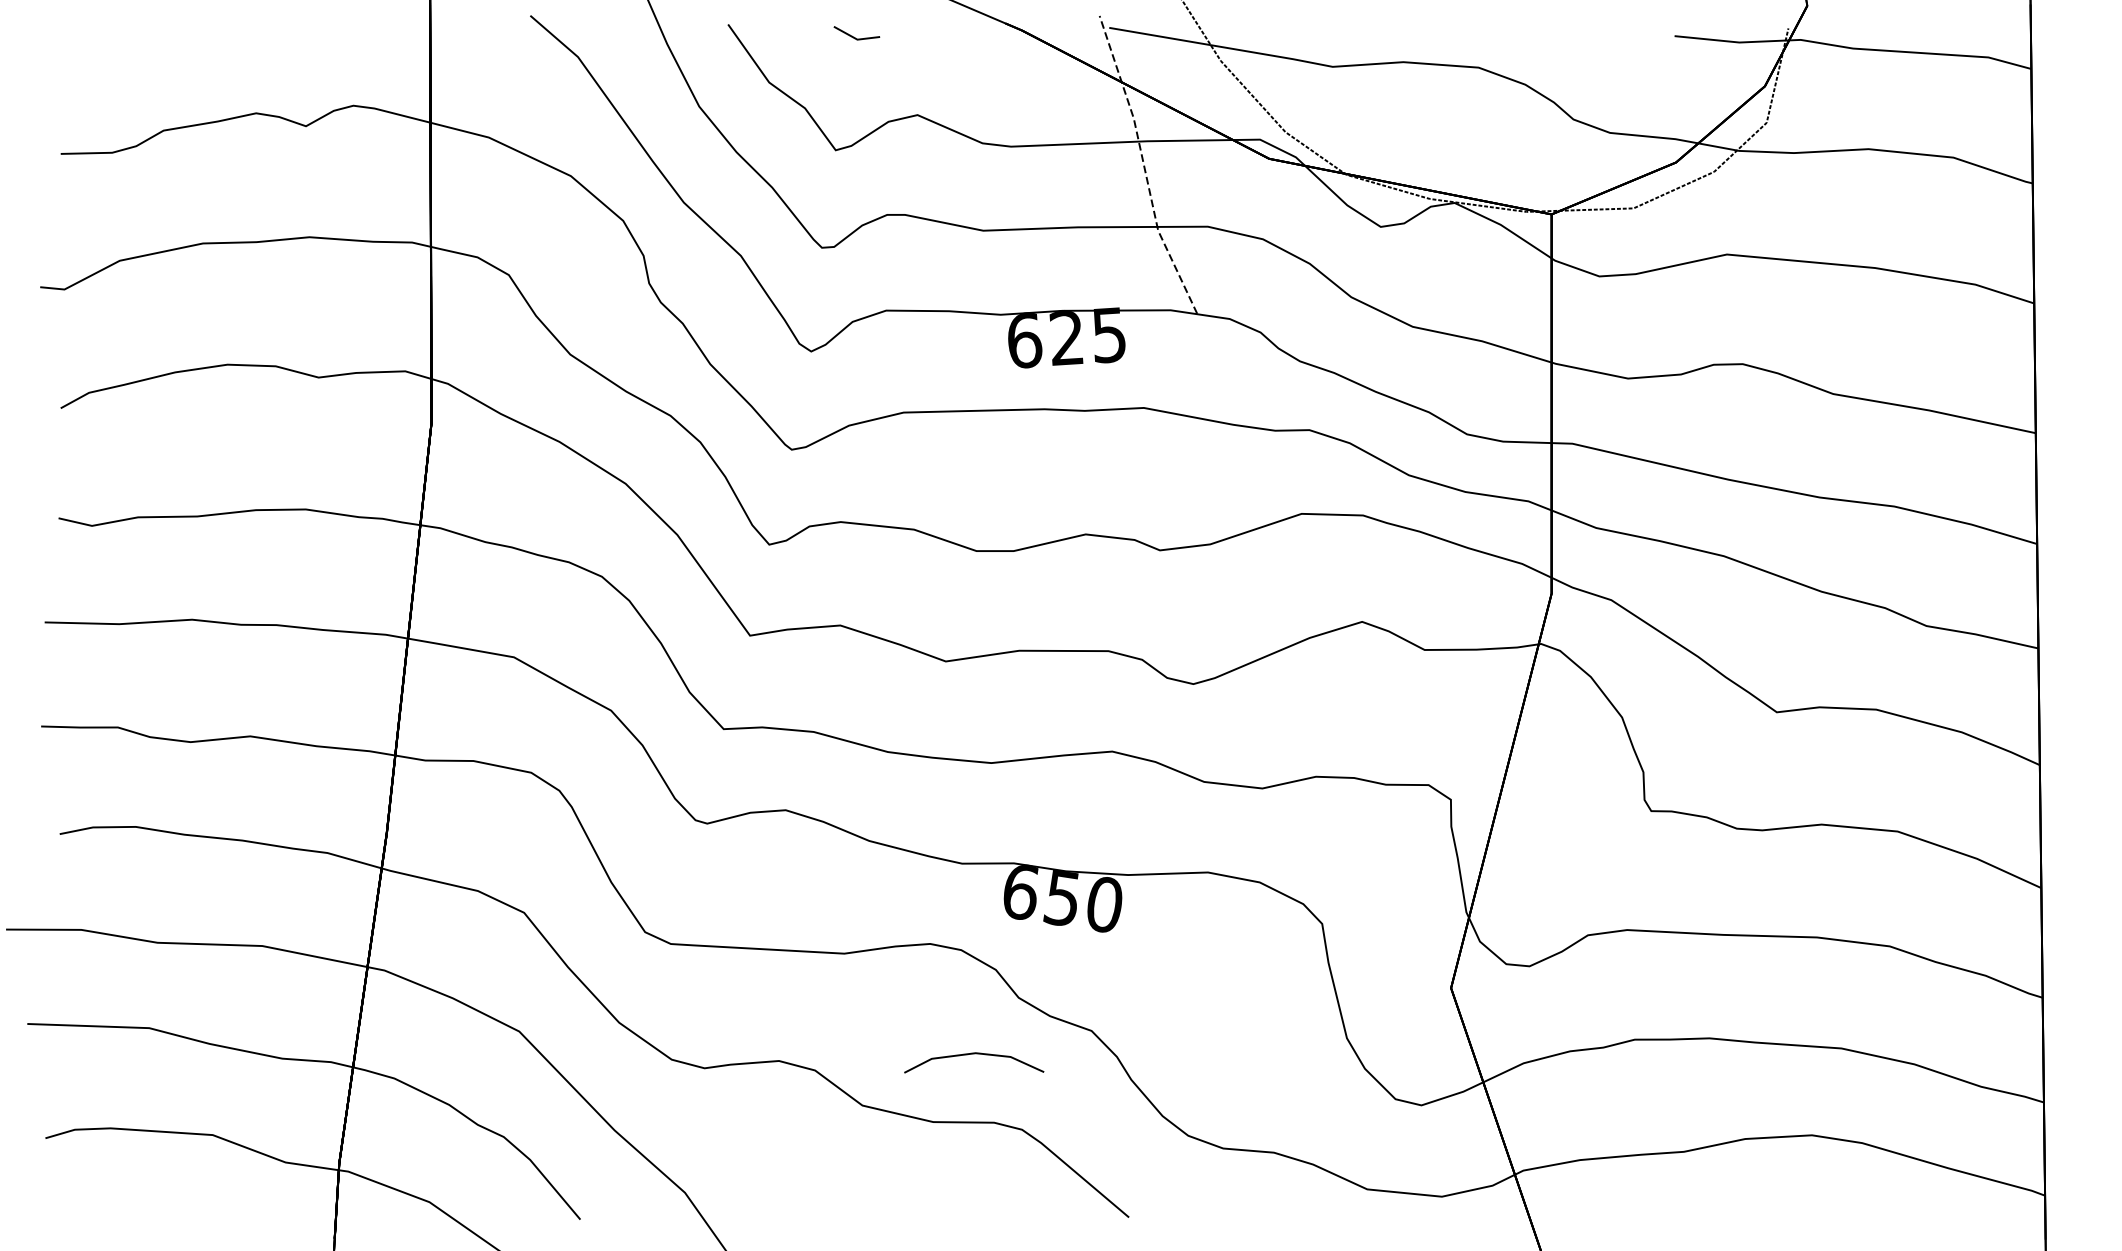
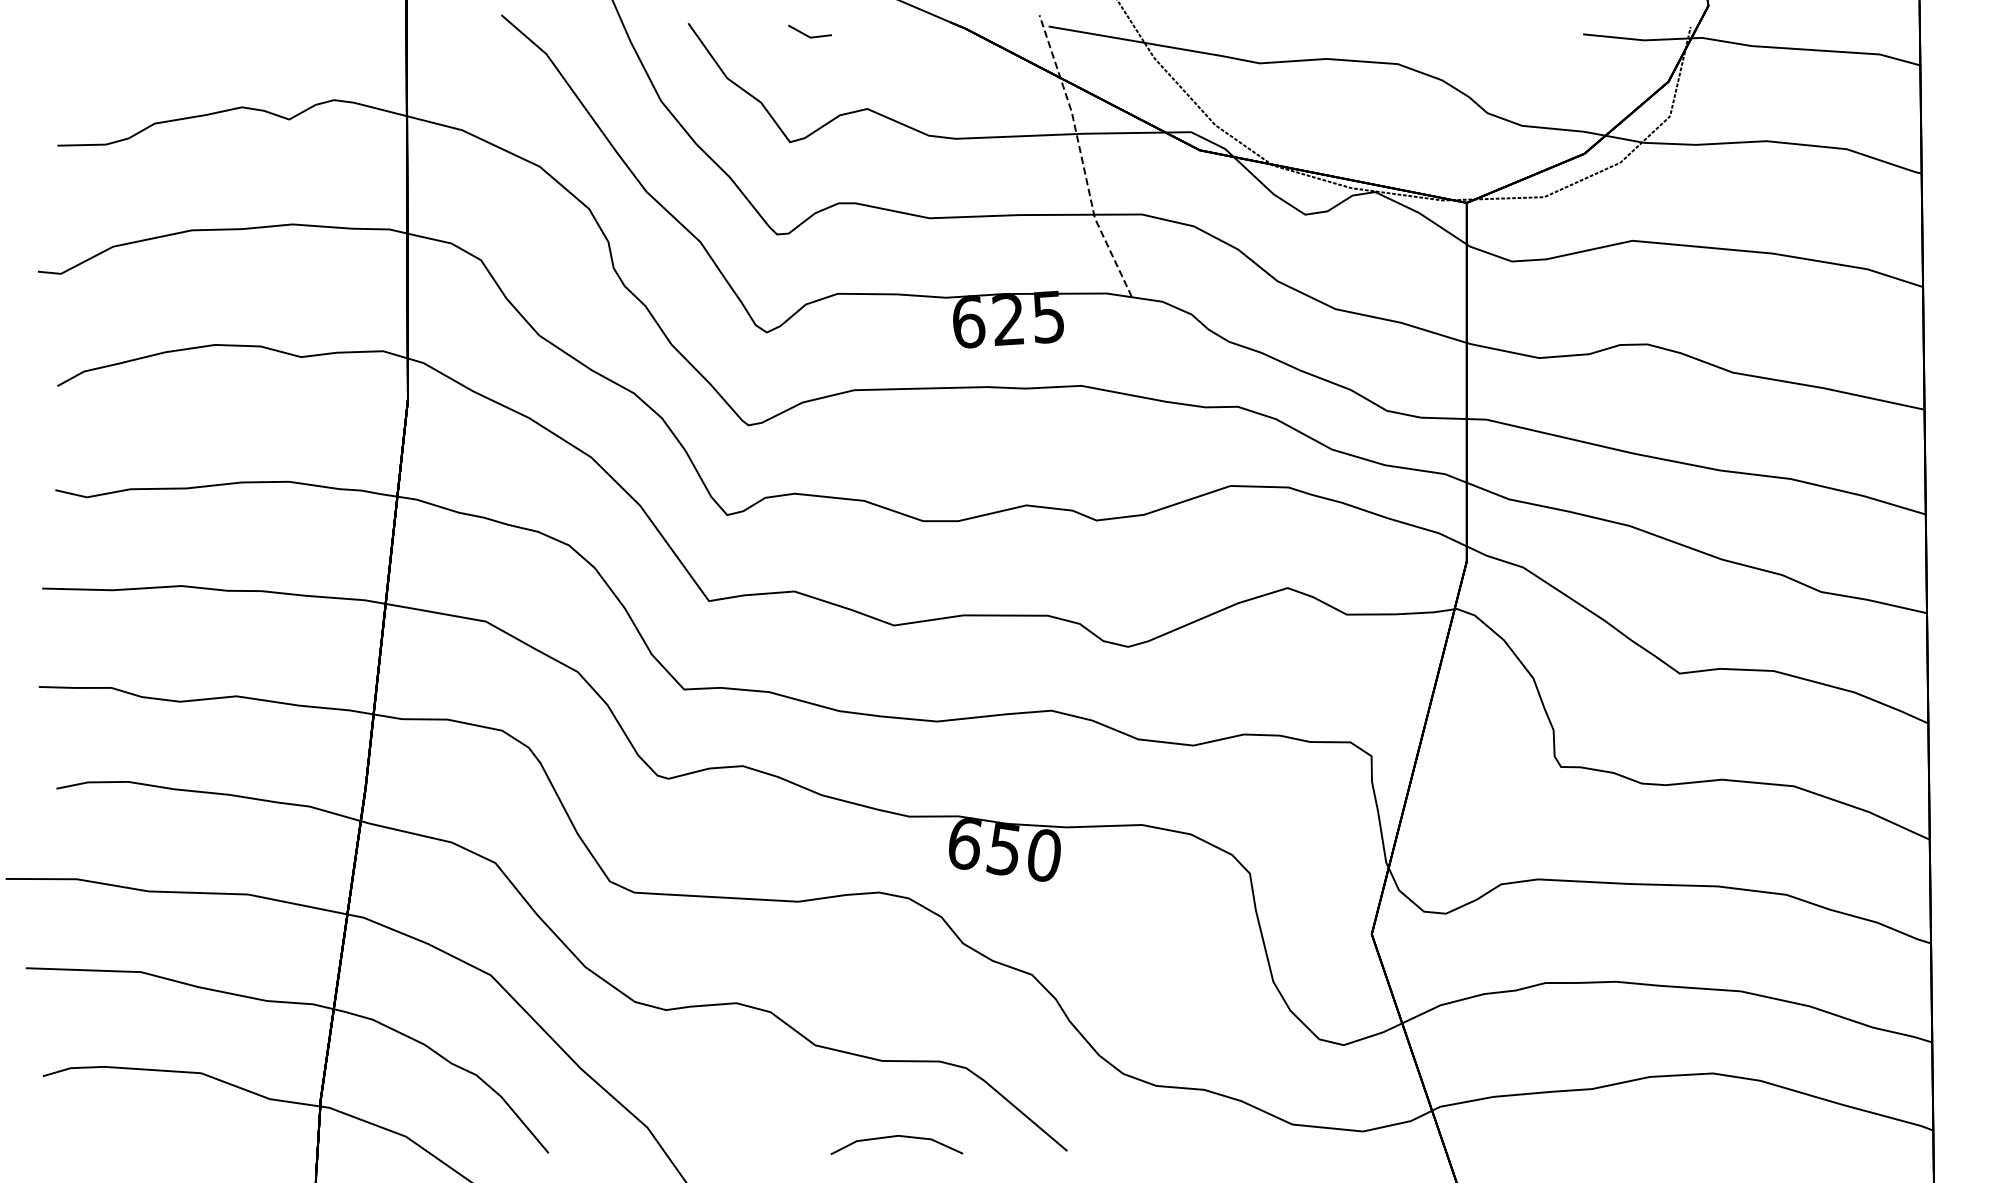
line: (972, 1054) -> (895, 1137), moved

